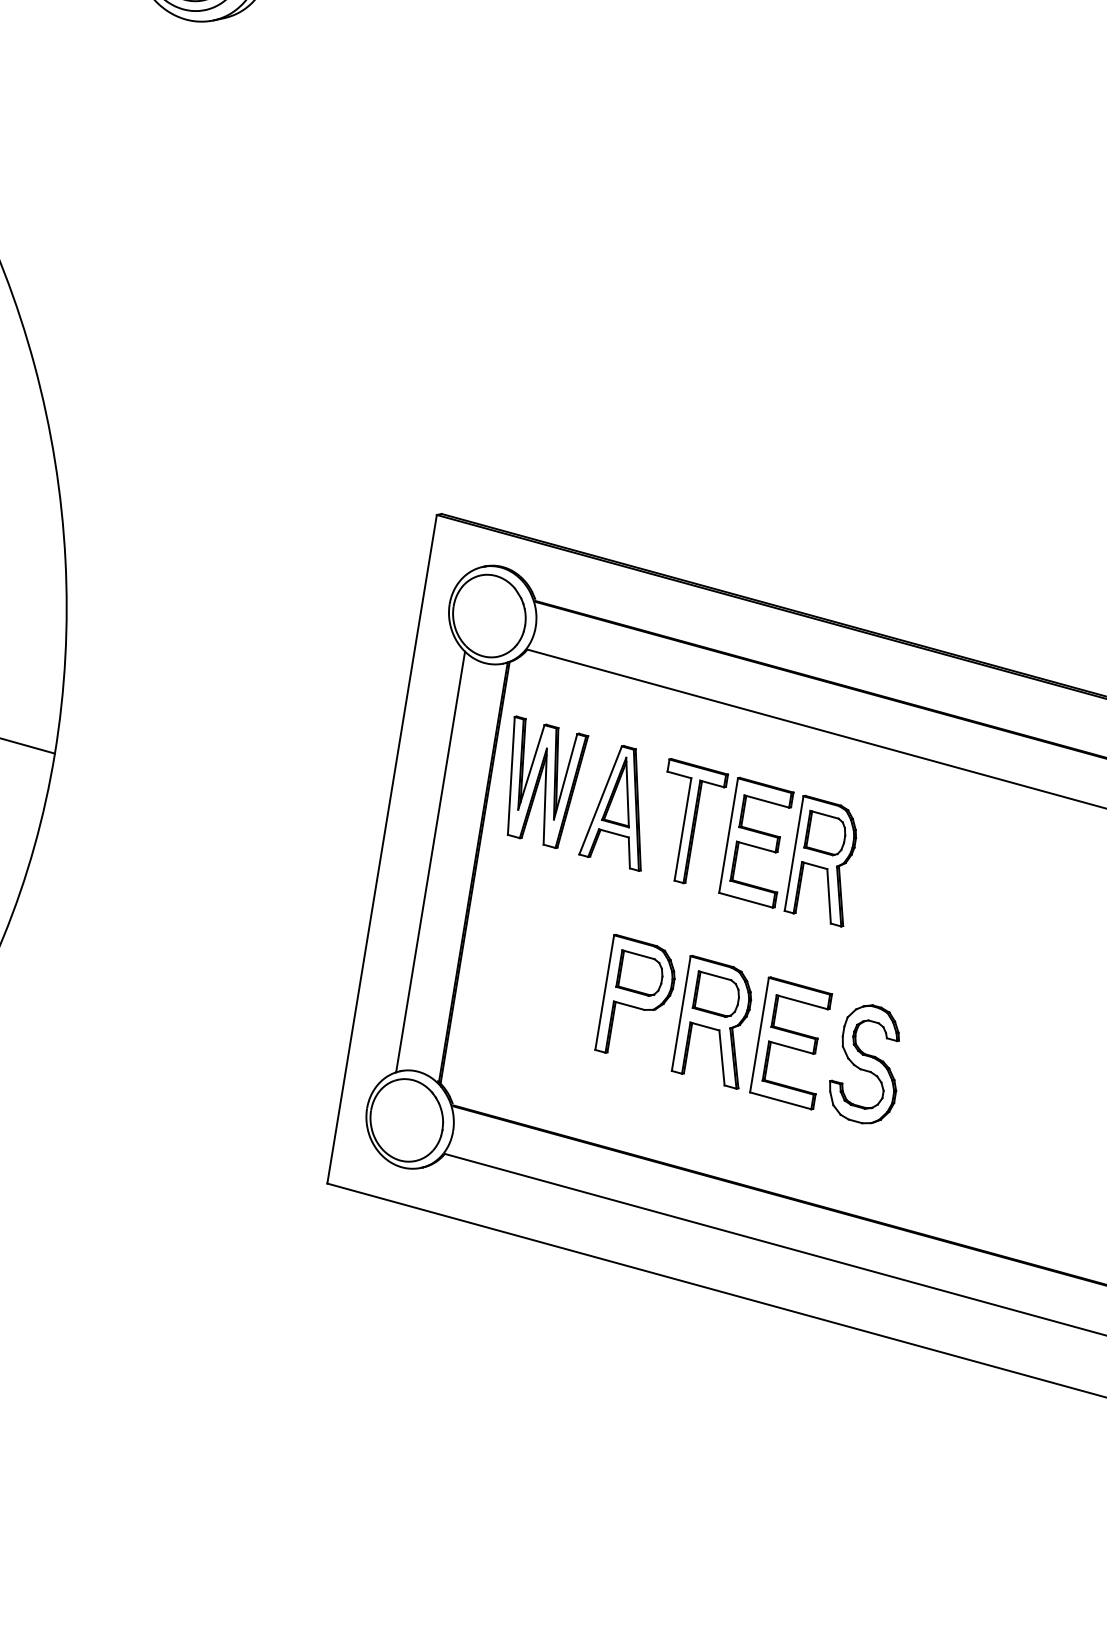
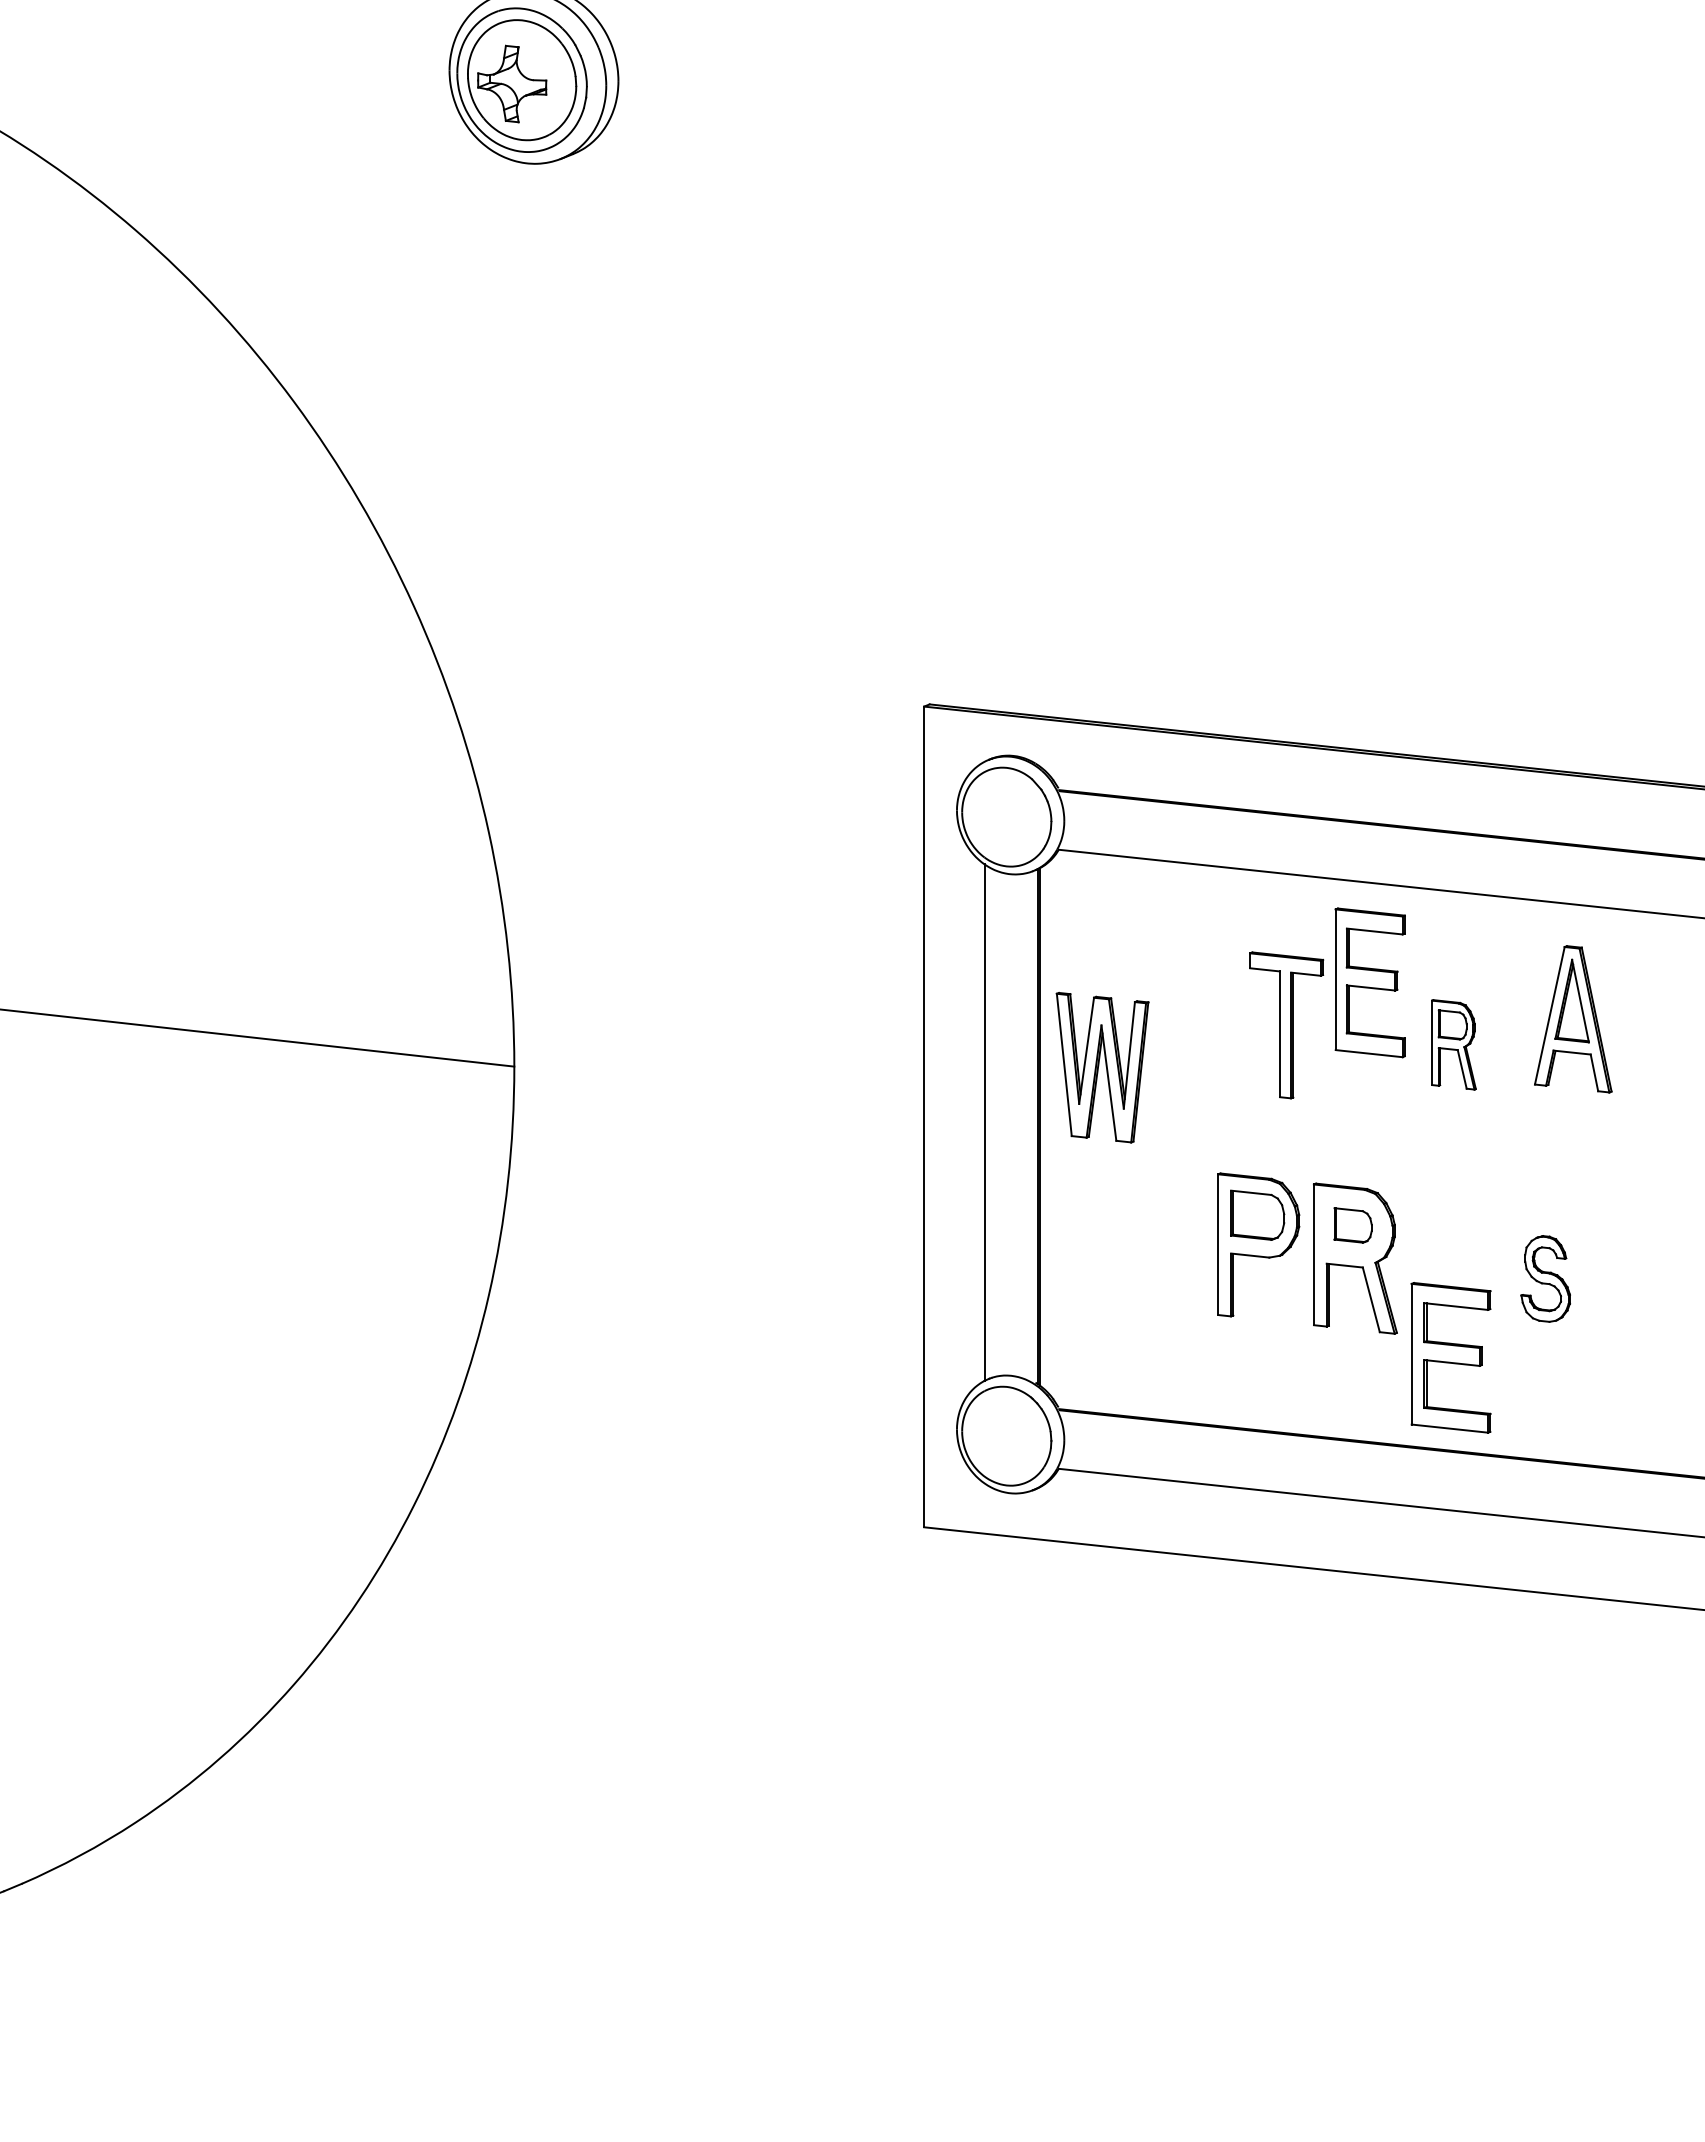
part: (542, 783) -> (1102, 1067), moved
part: (619, 806) -> (1573, 1019), moved
part: (755, 842) -> (1369, 982), moved
part: (822, 860) -> (1453, 1044), size x0.6
part: (716, 994) -> (1352, 1225), size x0.7
part: (790, 1042) -> (1450, 1357), moved
part: (866, 1063) -> (1545, 1278), size x0.6

